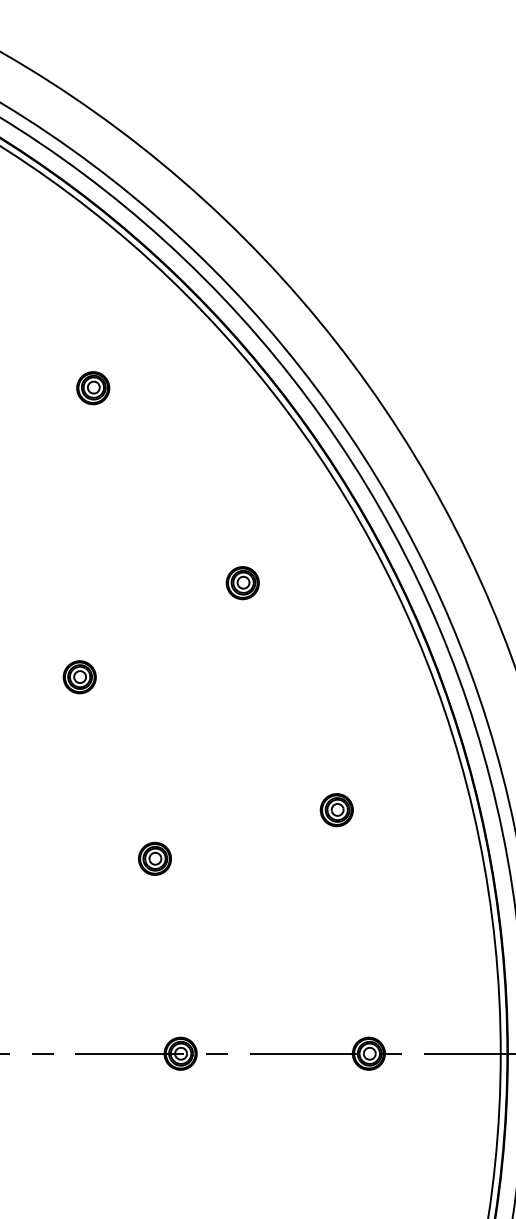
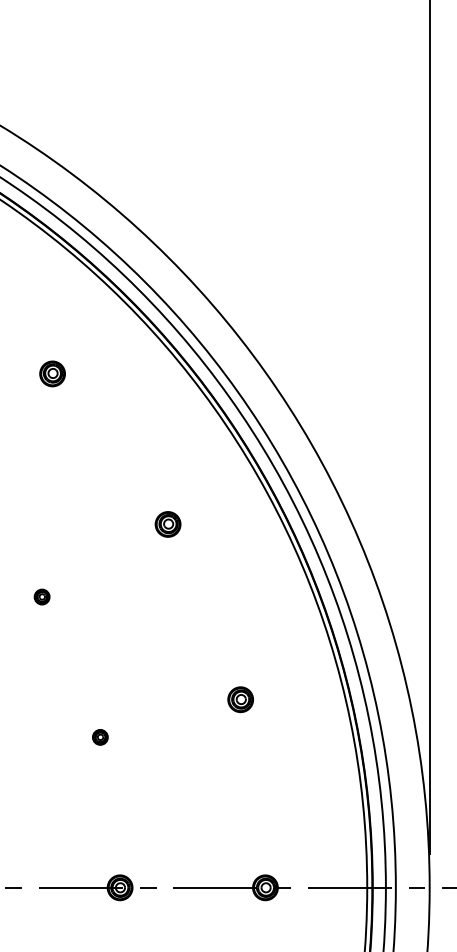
part: (78, 676) -> (41, 596), size x0.6
part: (155, 859) -> (100, 737), size x0.6

